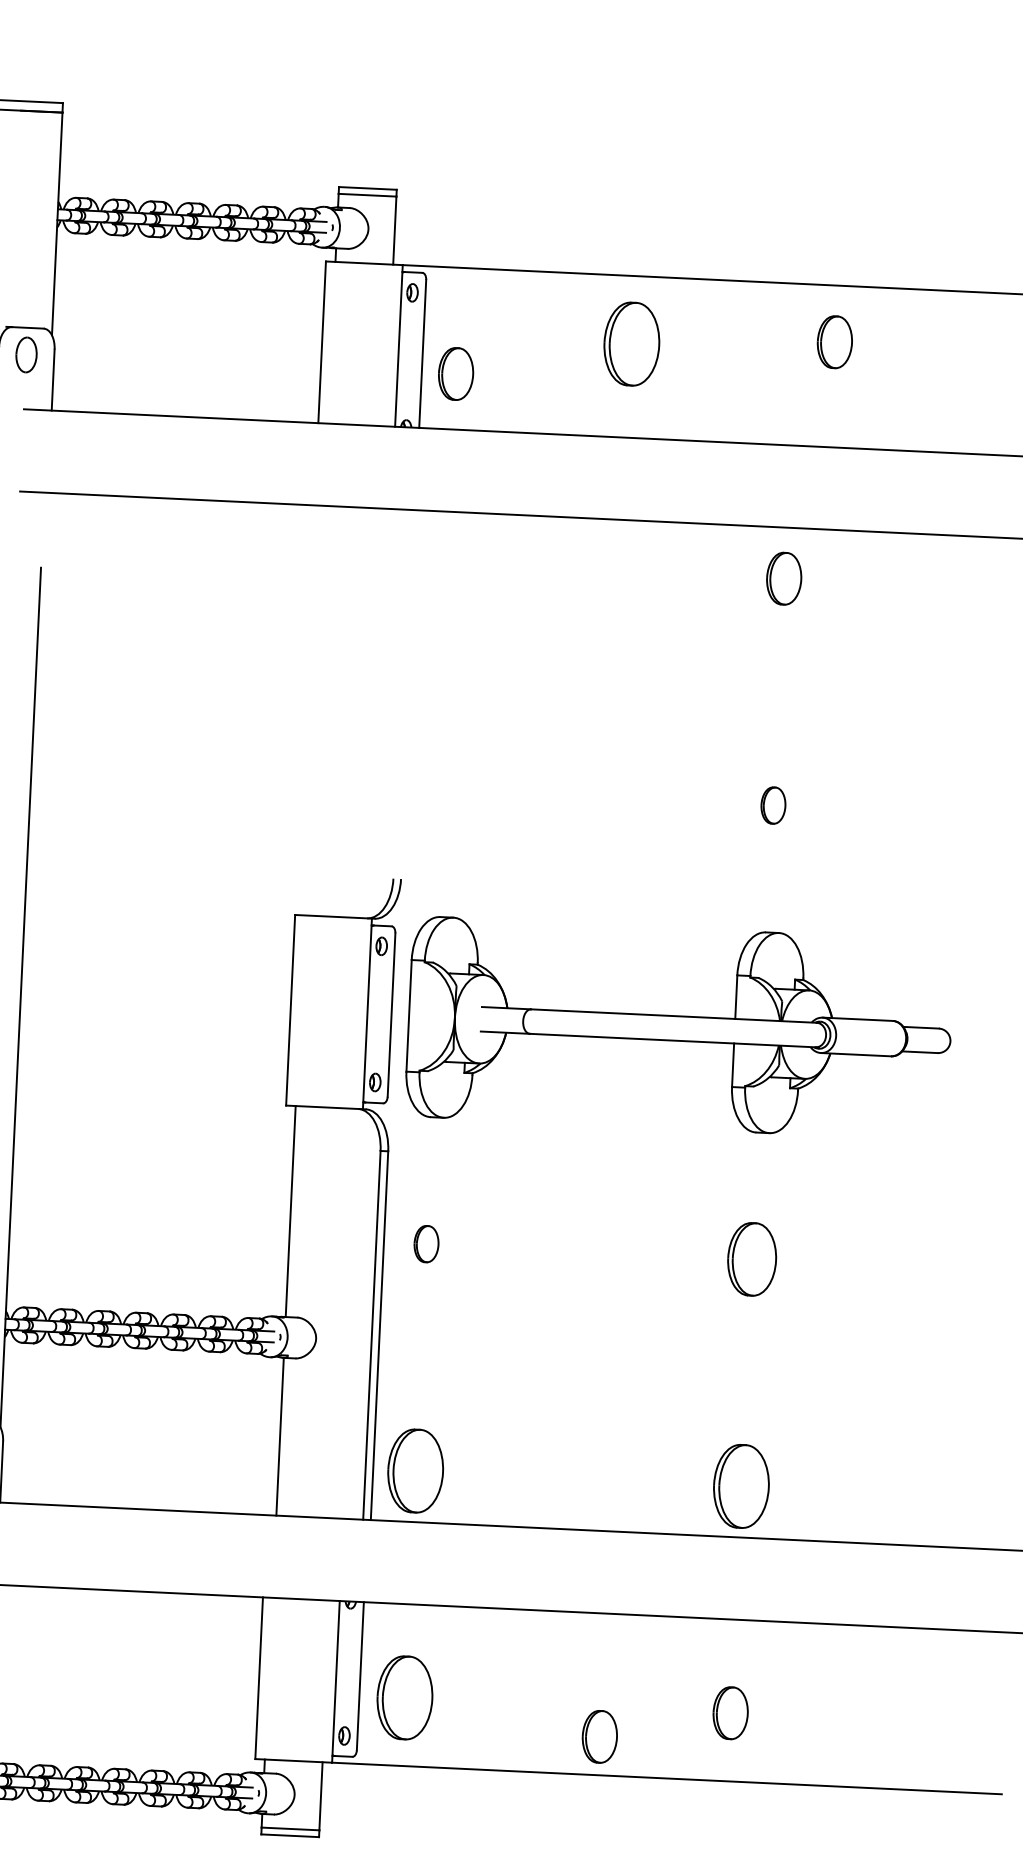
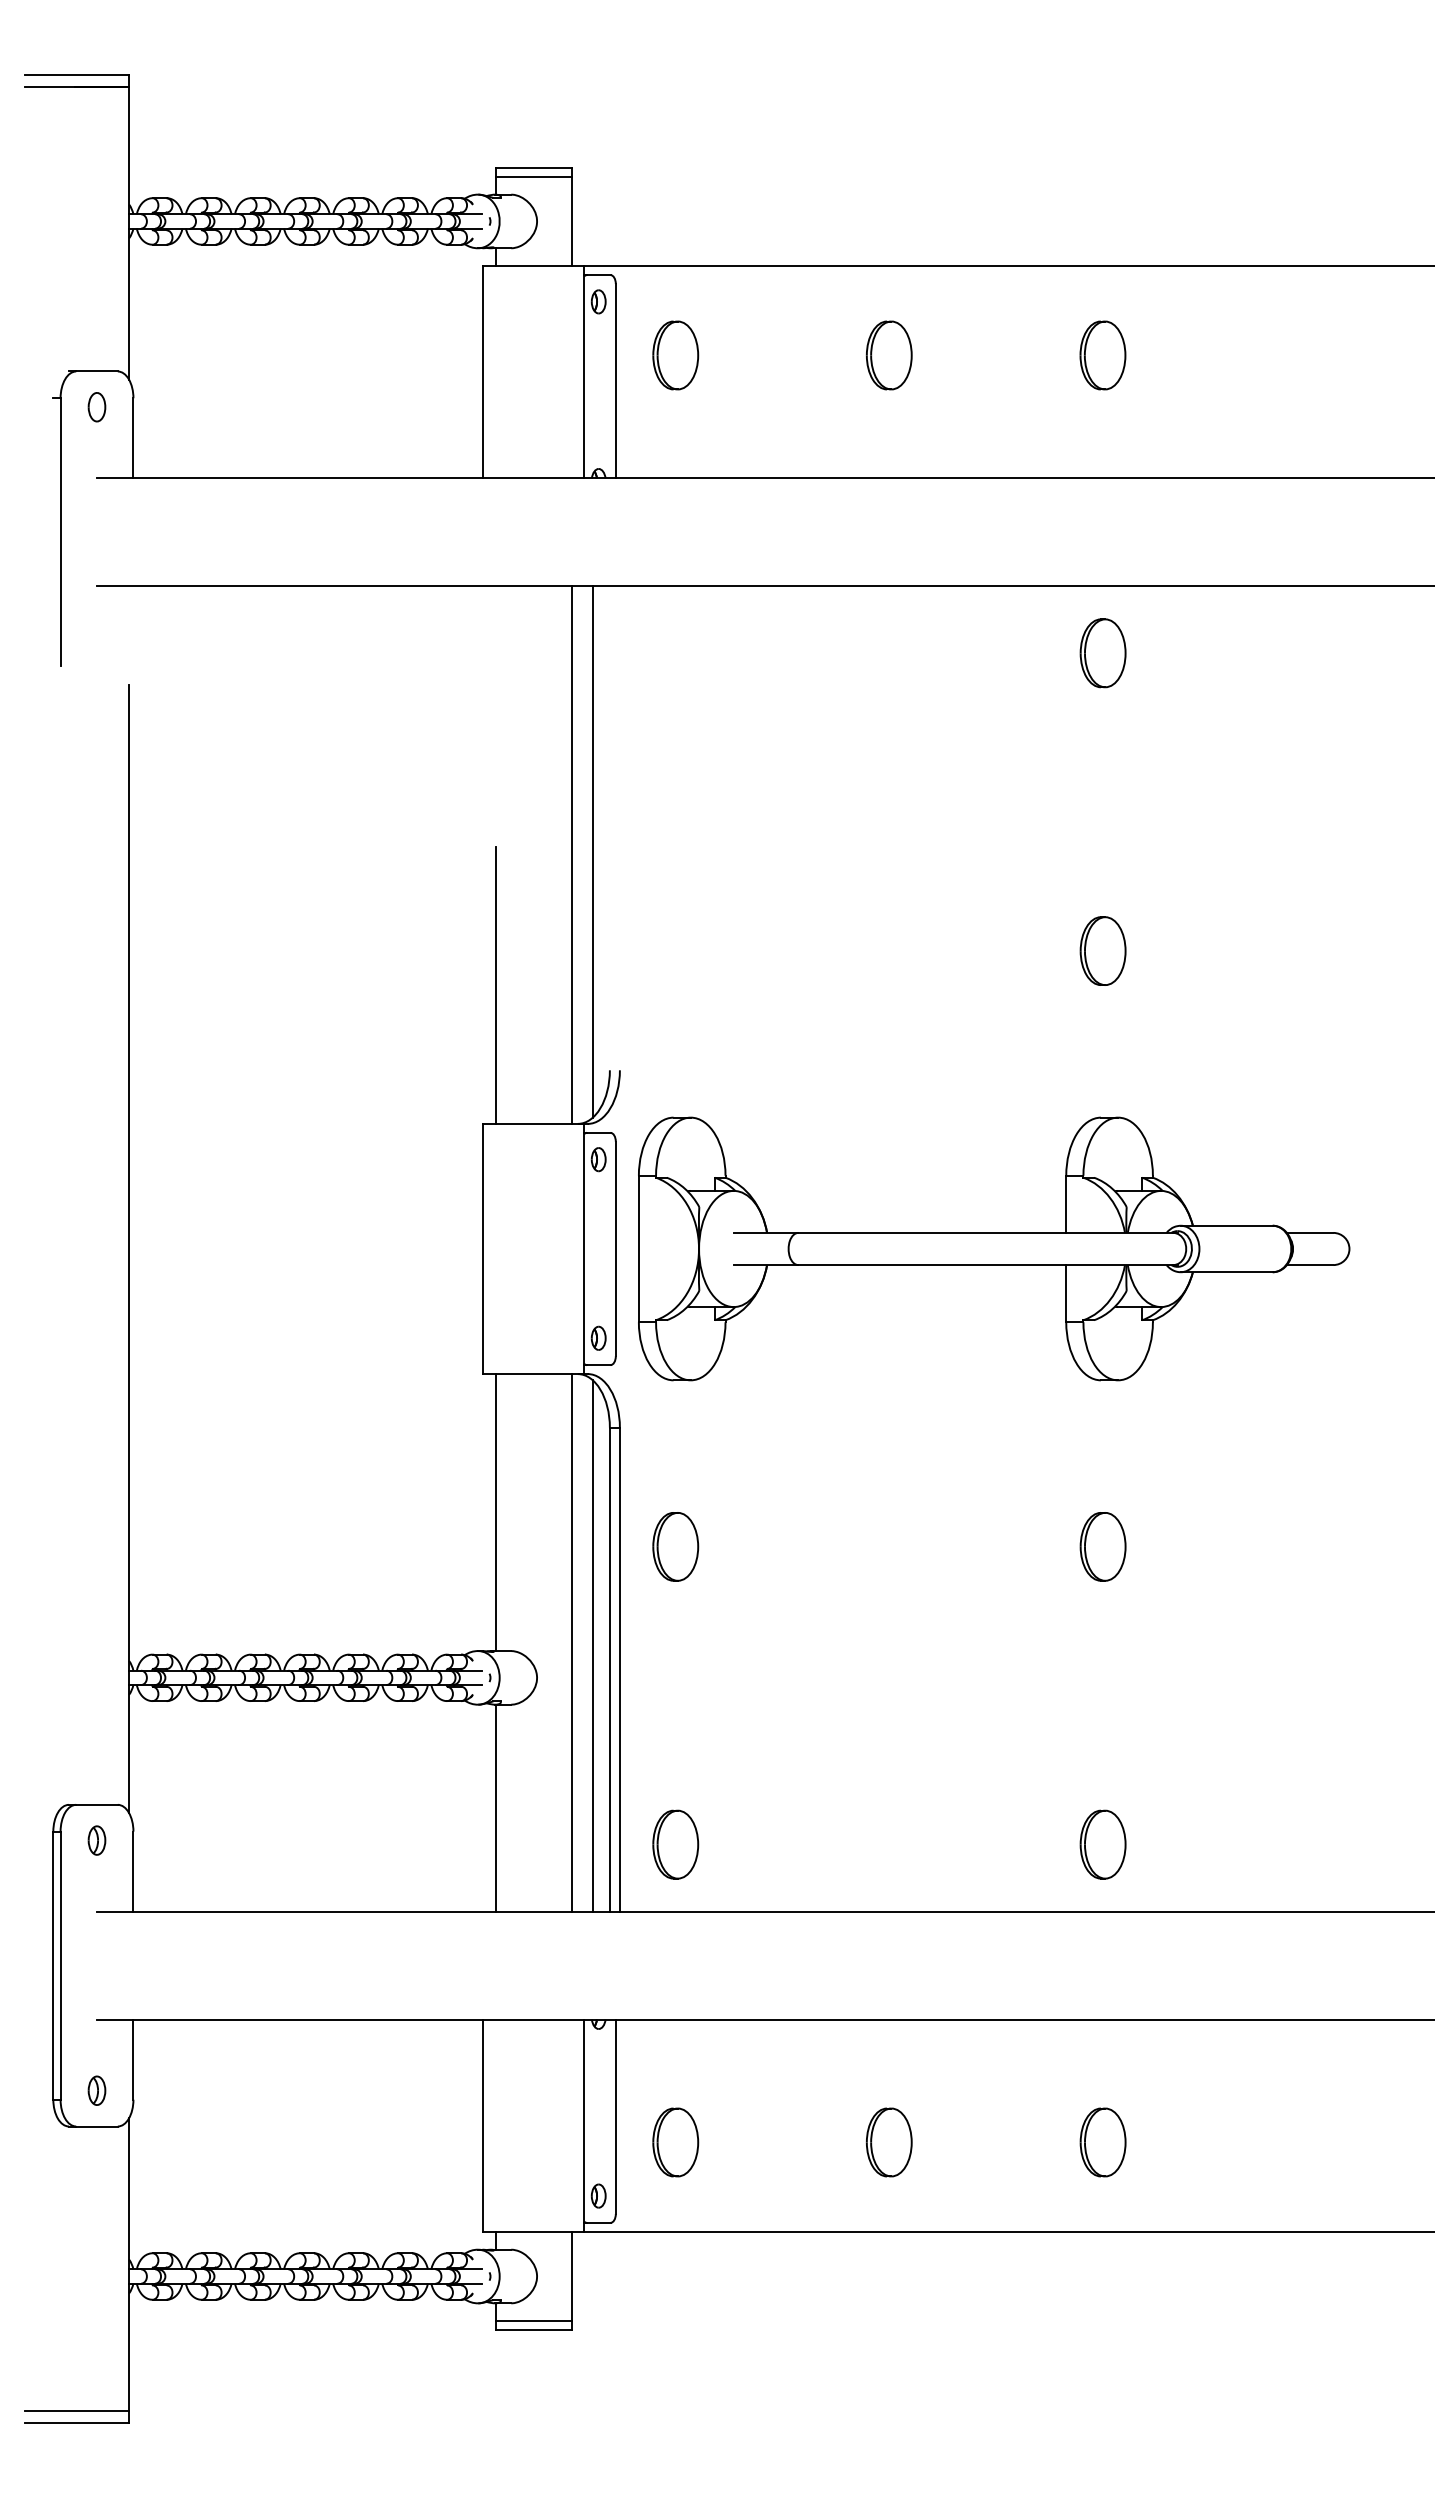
part: (834, 342) -> (1102, 355), moved
part: (632, 344) -> (889, 355), size x0.62
part: (26, 355) -> (96, 407), size x0.62
part: (455, 374) -> (675, 355), moved
line: (388, 711) -> (592, 851), added
line: (371, 712) -> (571, 854), added
part: (773, 805) -> (1102, 950), size x1.43
line: (309, 809) -> (495, 984), added
part: (426, 1243) -> (675, 1546), size x1.43
part: (751, 1259) -> (1102, 1546), size x0.71
line: (343, 1313) -> (571, 1642), added
line: (359, 1316) -> (592, 1645), added
part: (415, 1470) -> (675, 1844), size x0.62
part: (740, 1486) -> (1102, 1844), size x0.62
part: (404, 1697) -> (675, 2142), size x0.62
part: (600, 1736) -> (889, 2142), moved

